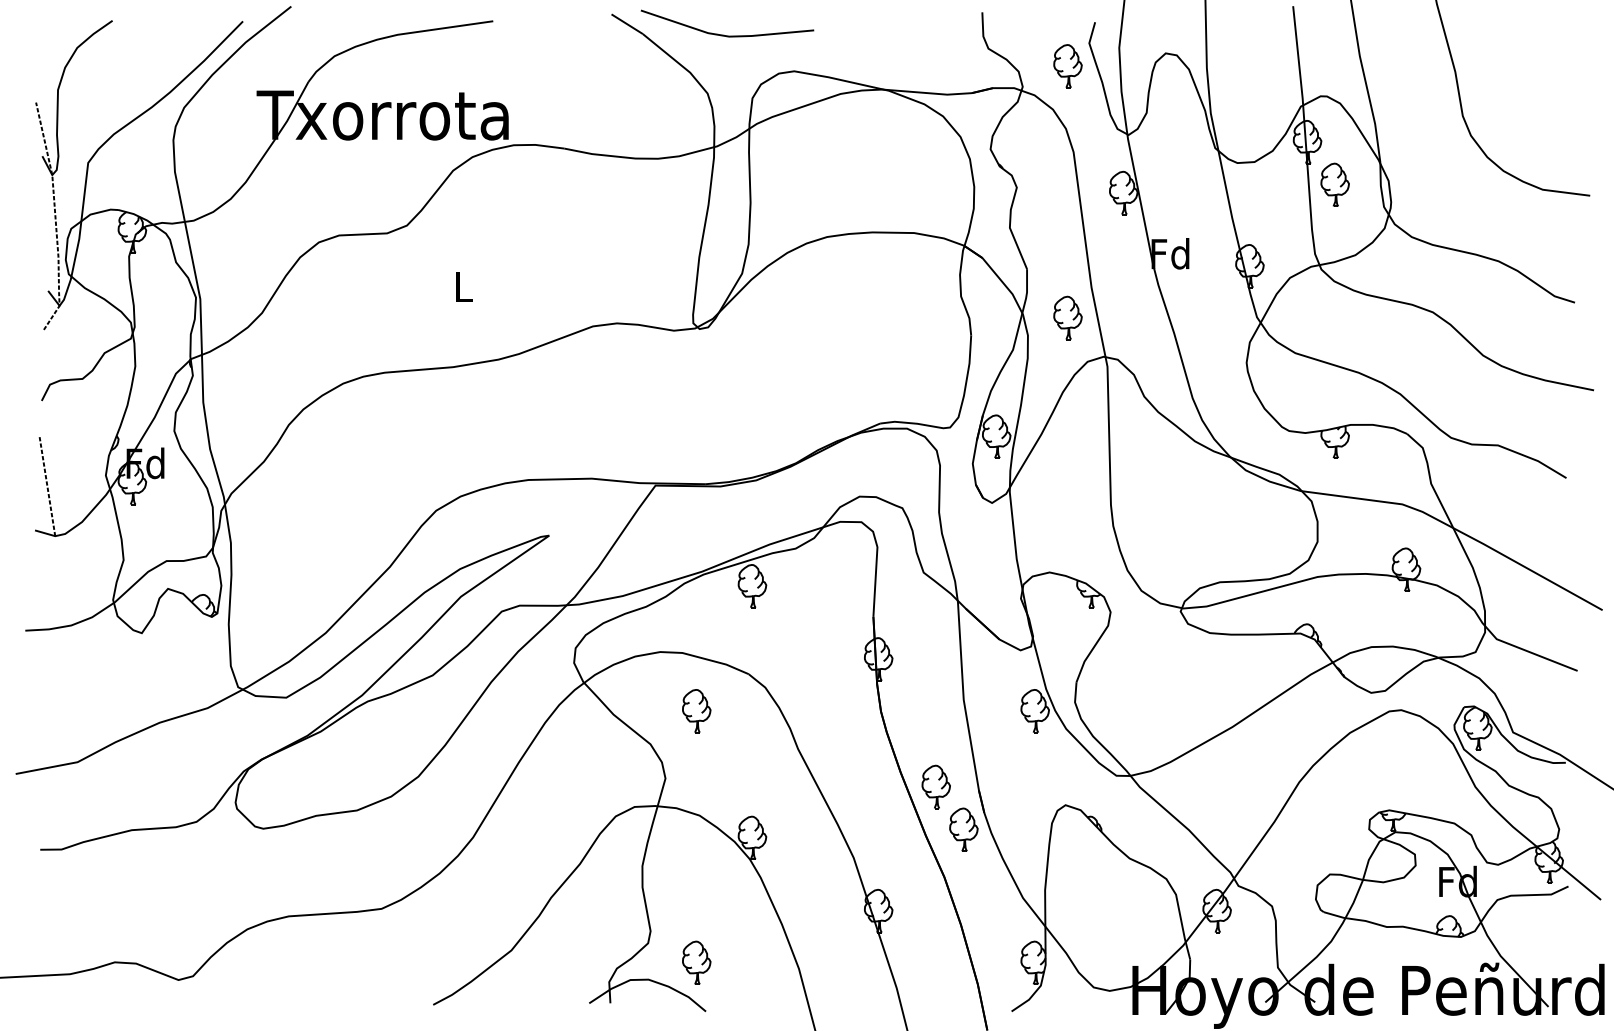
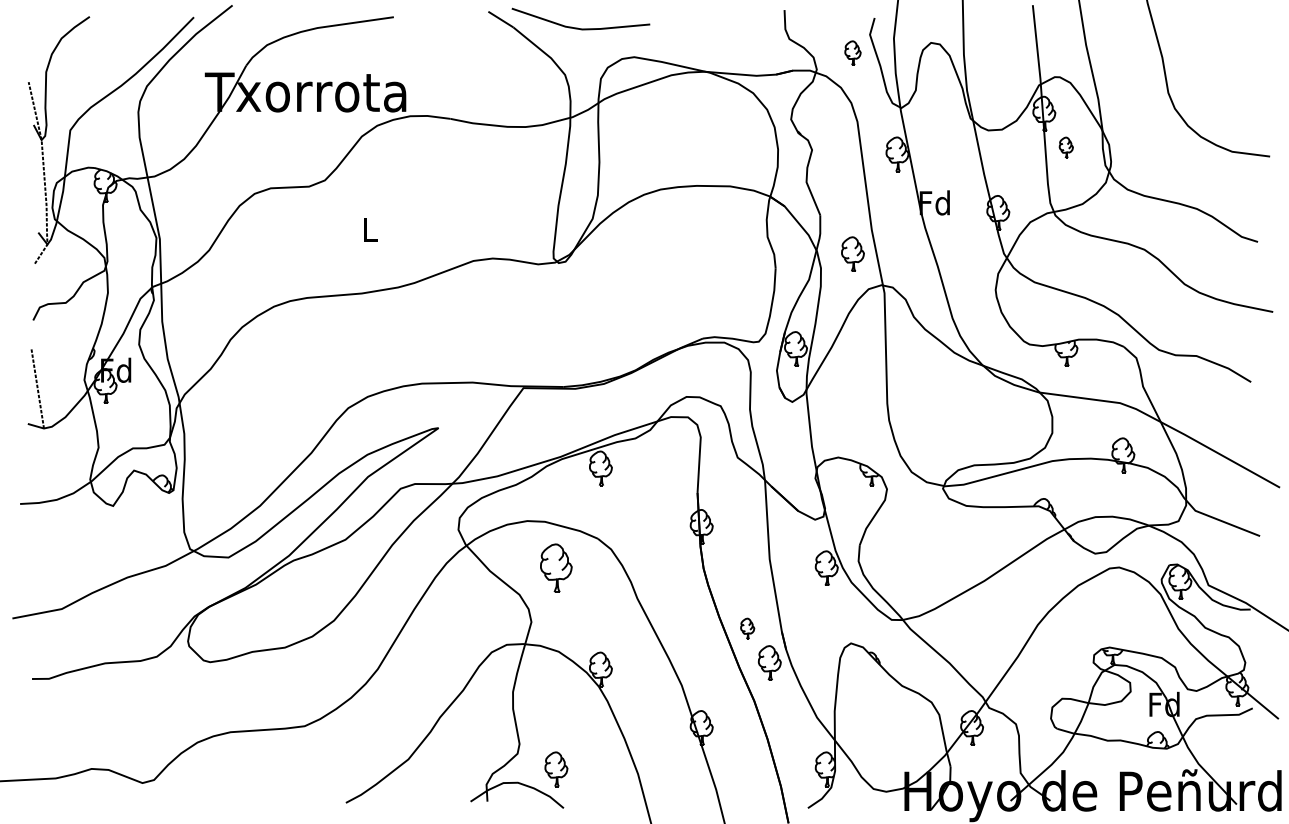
part: (1067, 66) -> (852, 53), size x0.7
part: (1334, 184) -> (1065, 147), size x0.6
part: (696, 711) -> (556, 568), size x1.4
part: (935, 786) -> (747, 628), size x0.6

